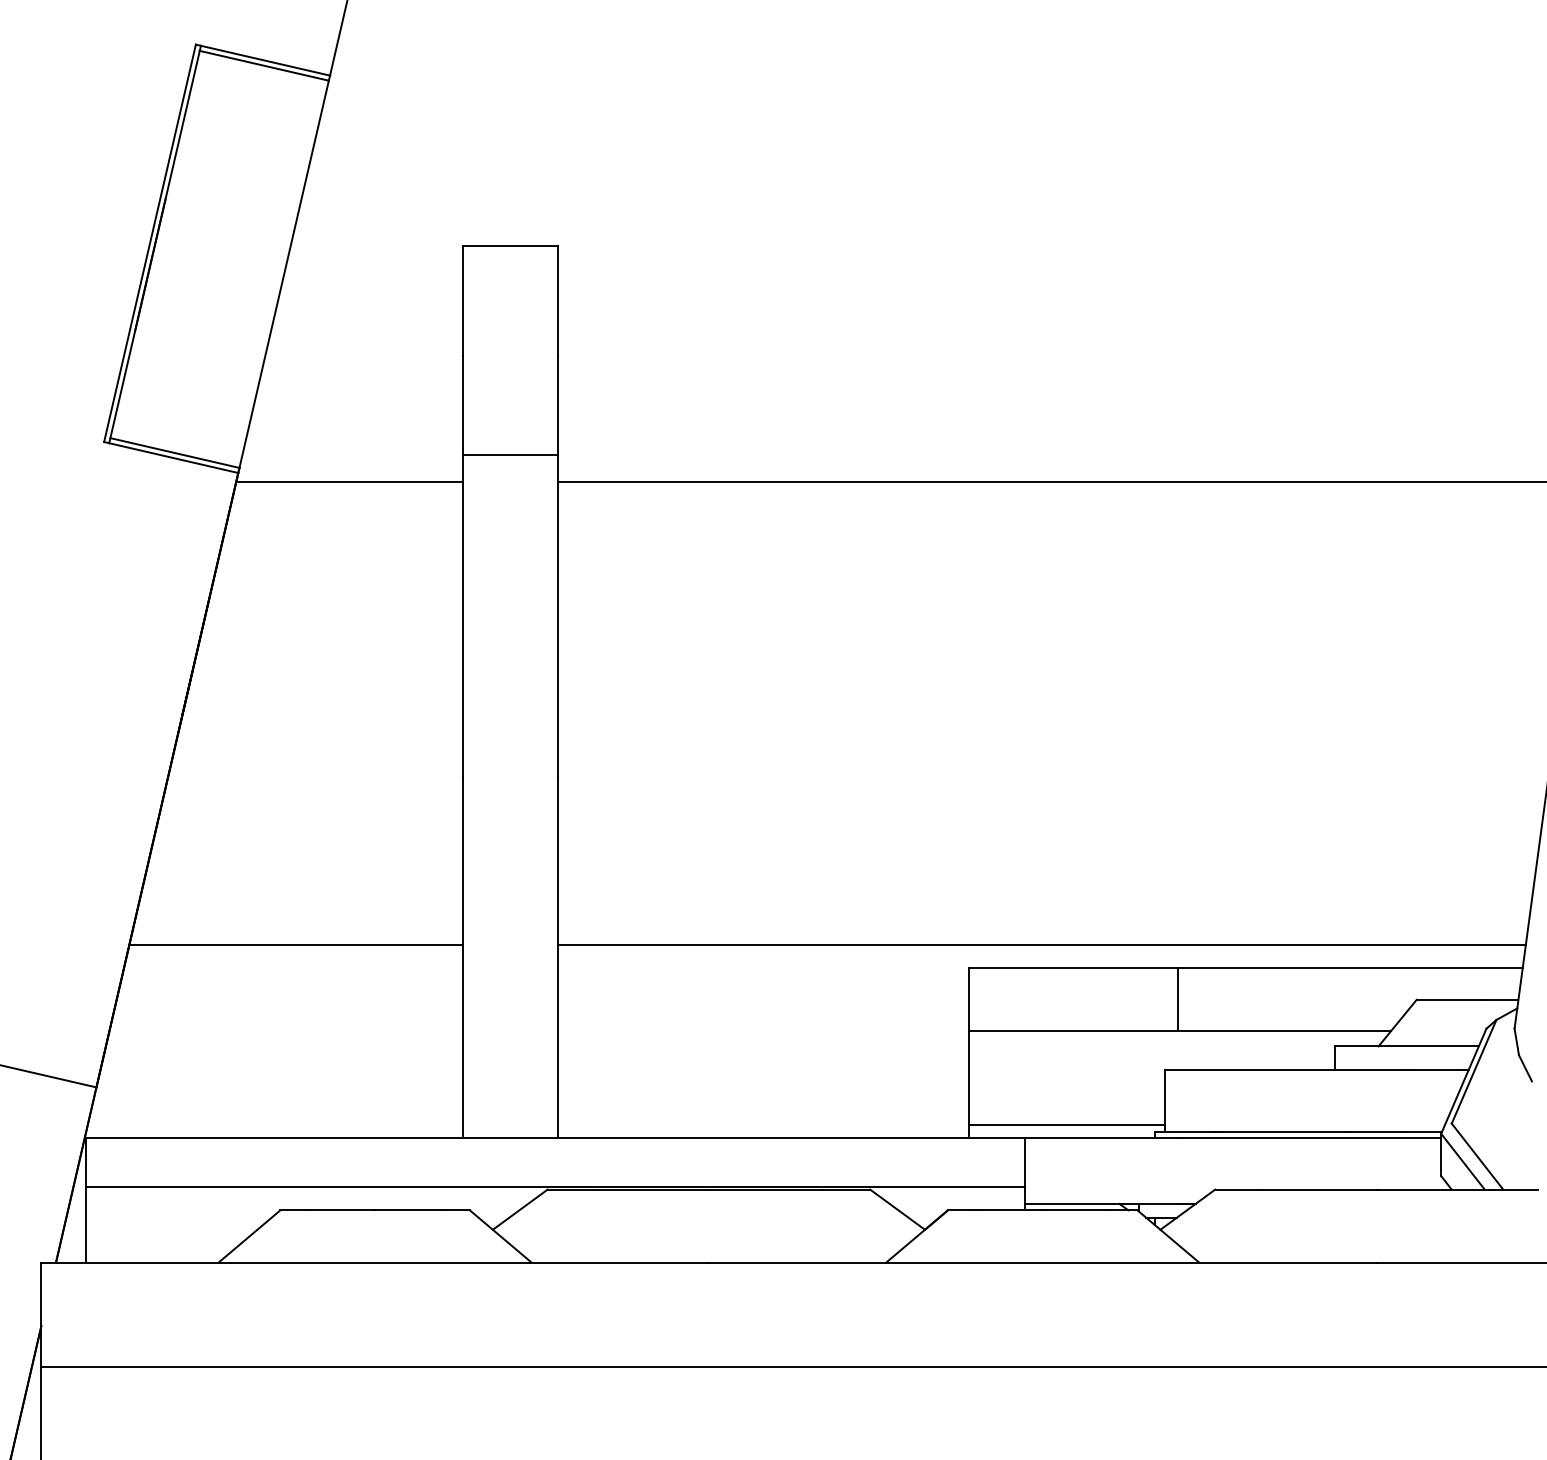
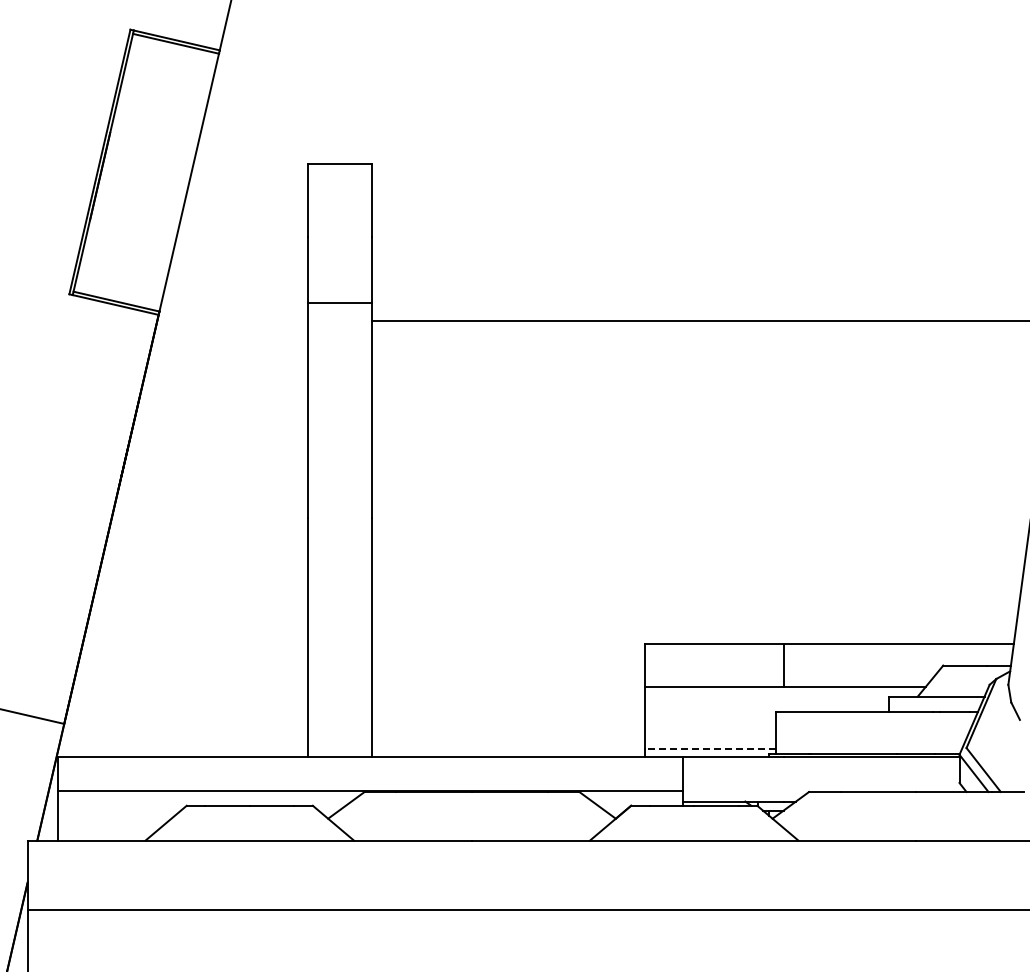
line: (349, 481) -> (232, 320), removed
line: (296, 945) -> (197, 629), removed
line: (1041, 945) -> (693, 629), removed
line: (1065, 1125) -> (709, 749), solid -> dashed

